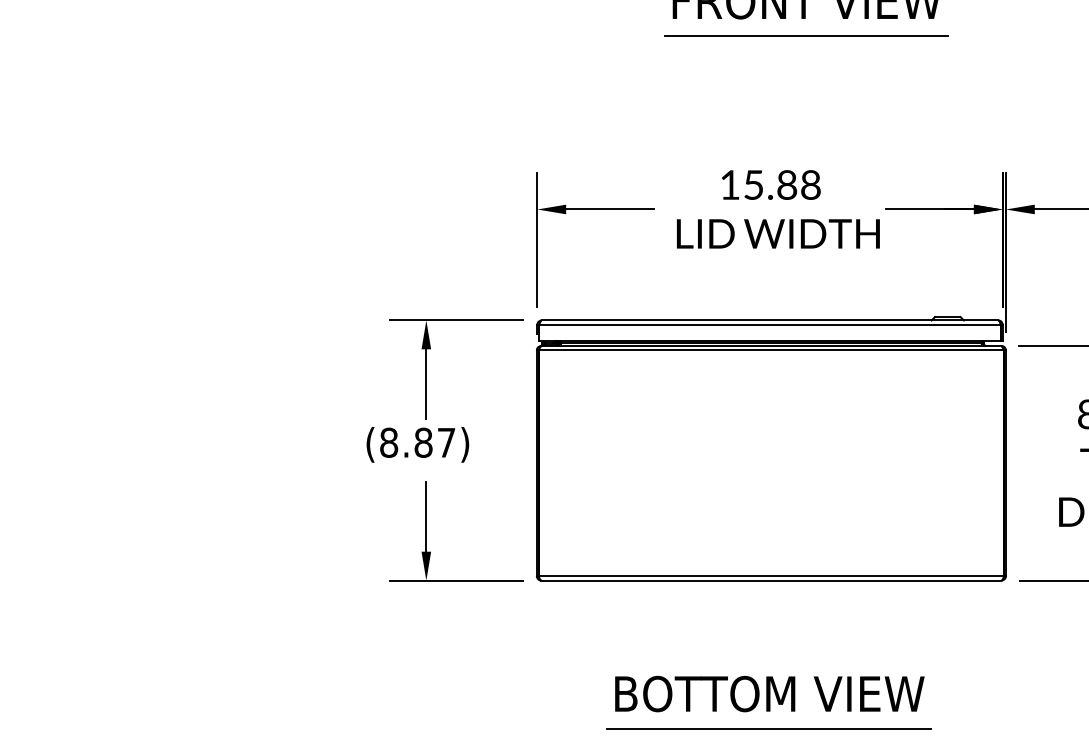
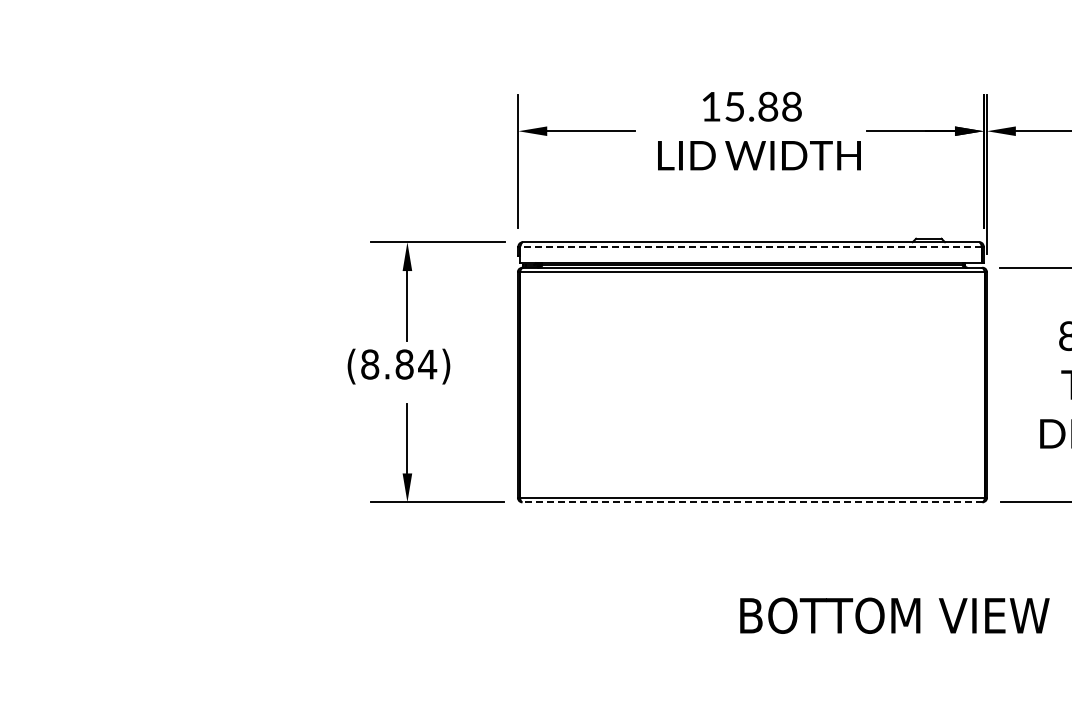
line: (770, 324) -> (751, 246), solid -> dashed
text: (446, 442) -> (427, 364), (8.87) -> (8.84)
line: (770, 580) -> (751, 502), solid -> dashed
text: (769, 693) -> (894, 615), moved
line: (768, 728) -> (749, 650), removed

